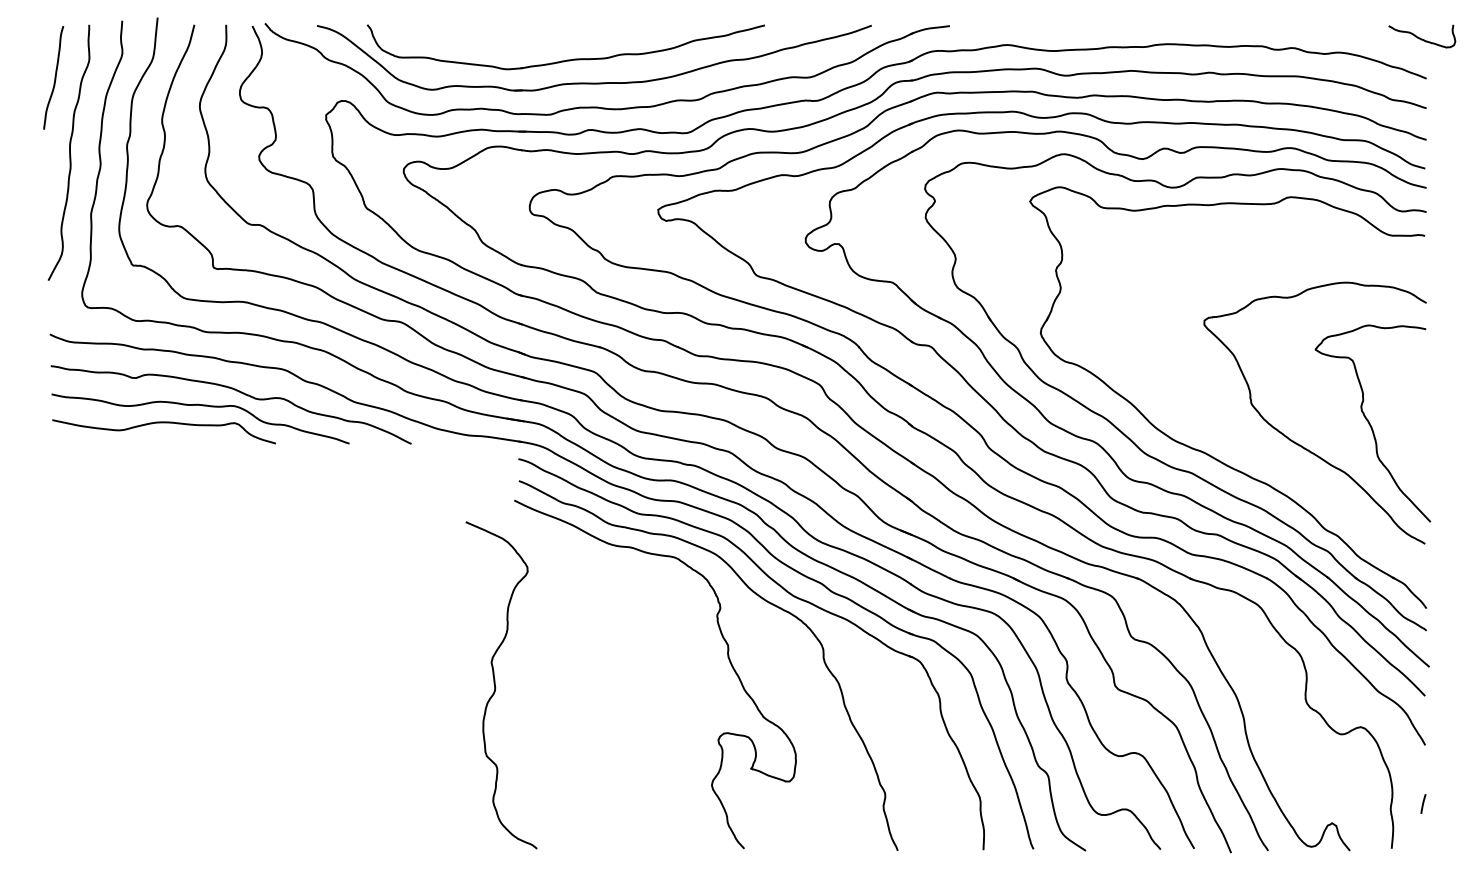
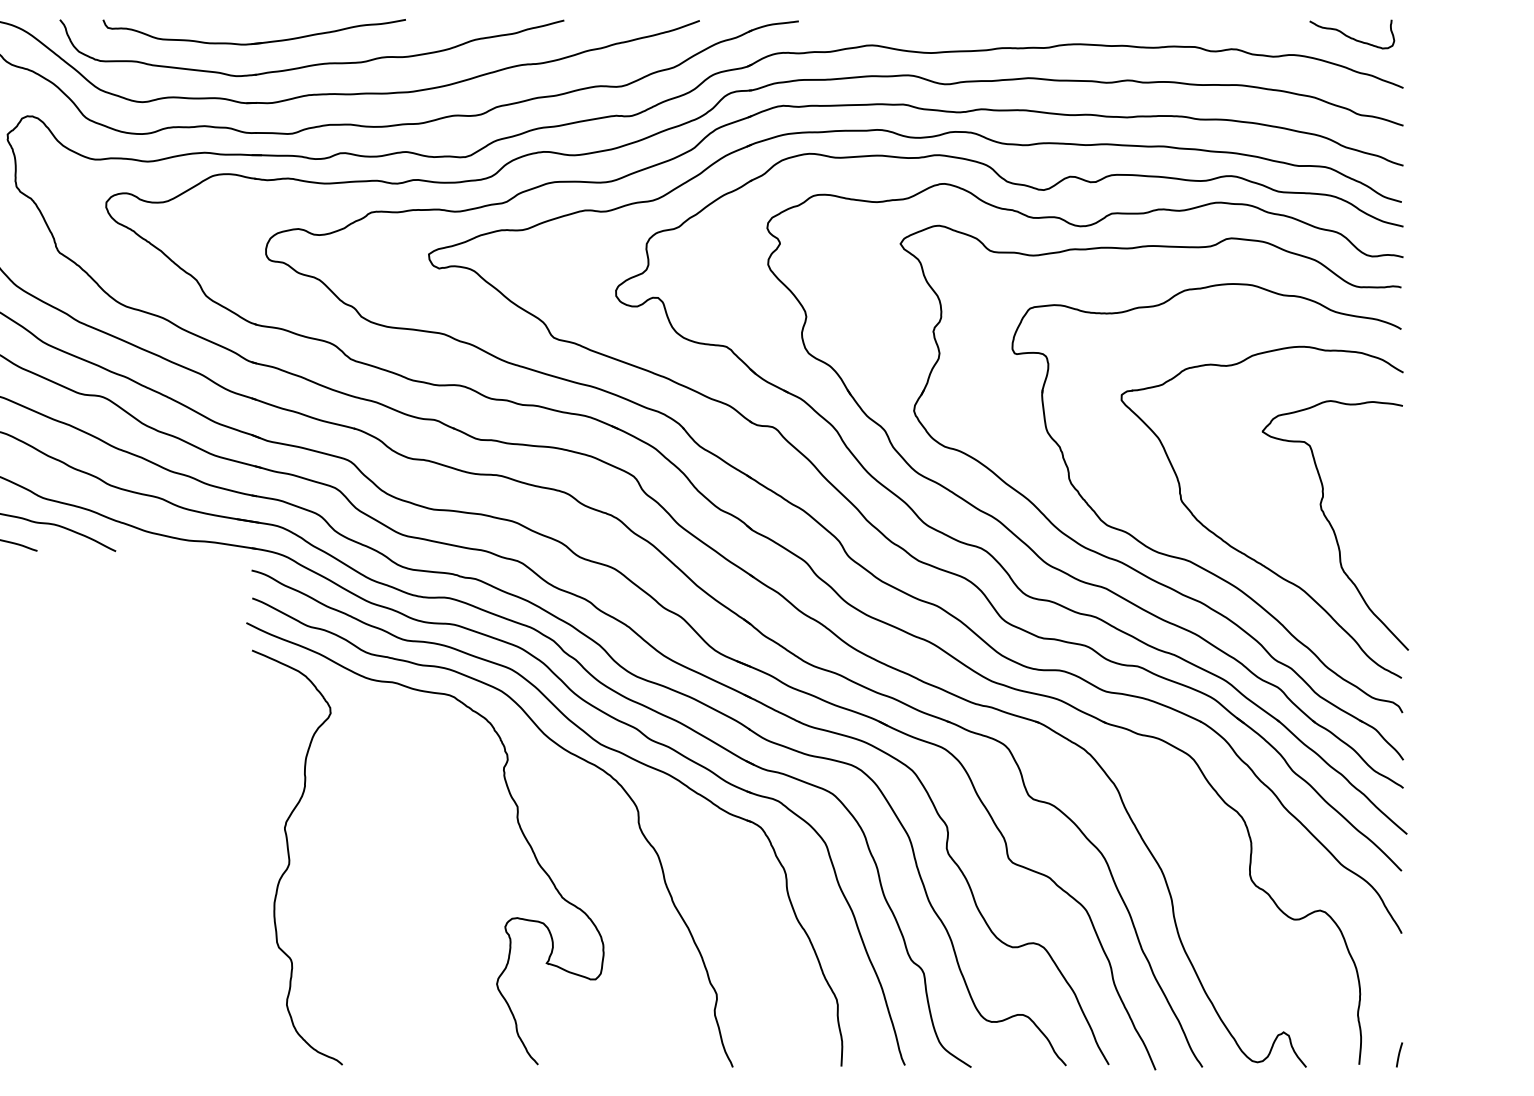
curve: (1422, 38) -> (1352, 37), moved
part: (520, 42) -> (254, 42), added
part: (1254, 449) -> (1185, 558), added
curve: (496, 687) -> (291, 860), moved
line: (1423, 803) -> (1399, 1054), moved

